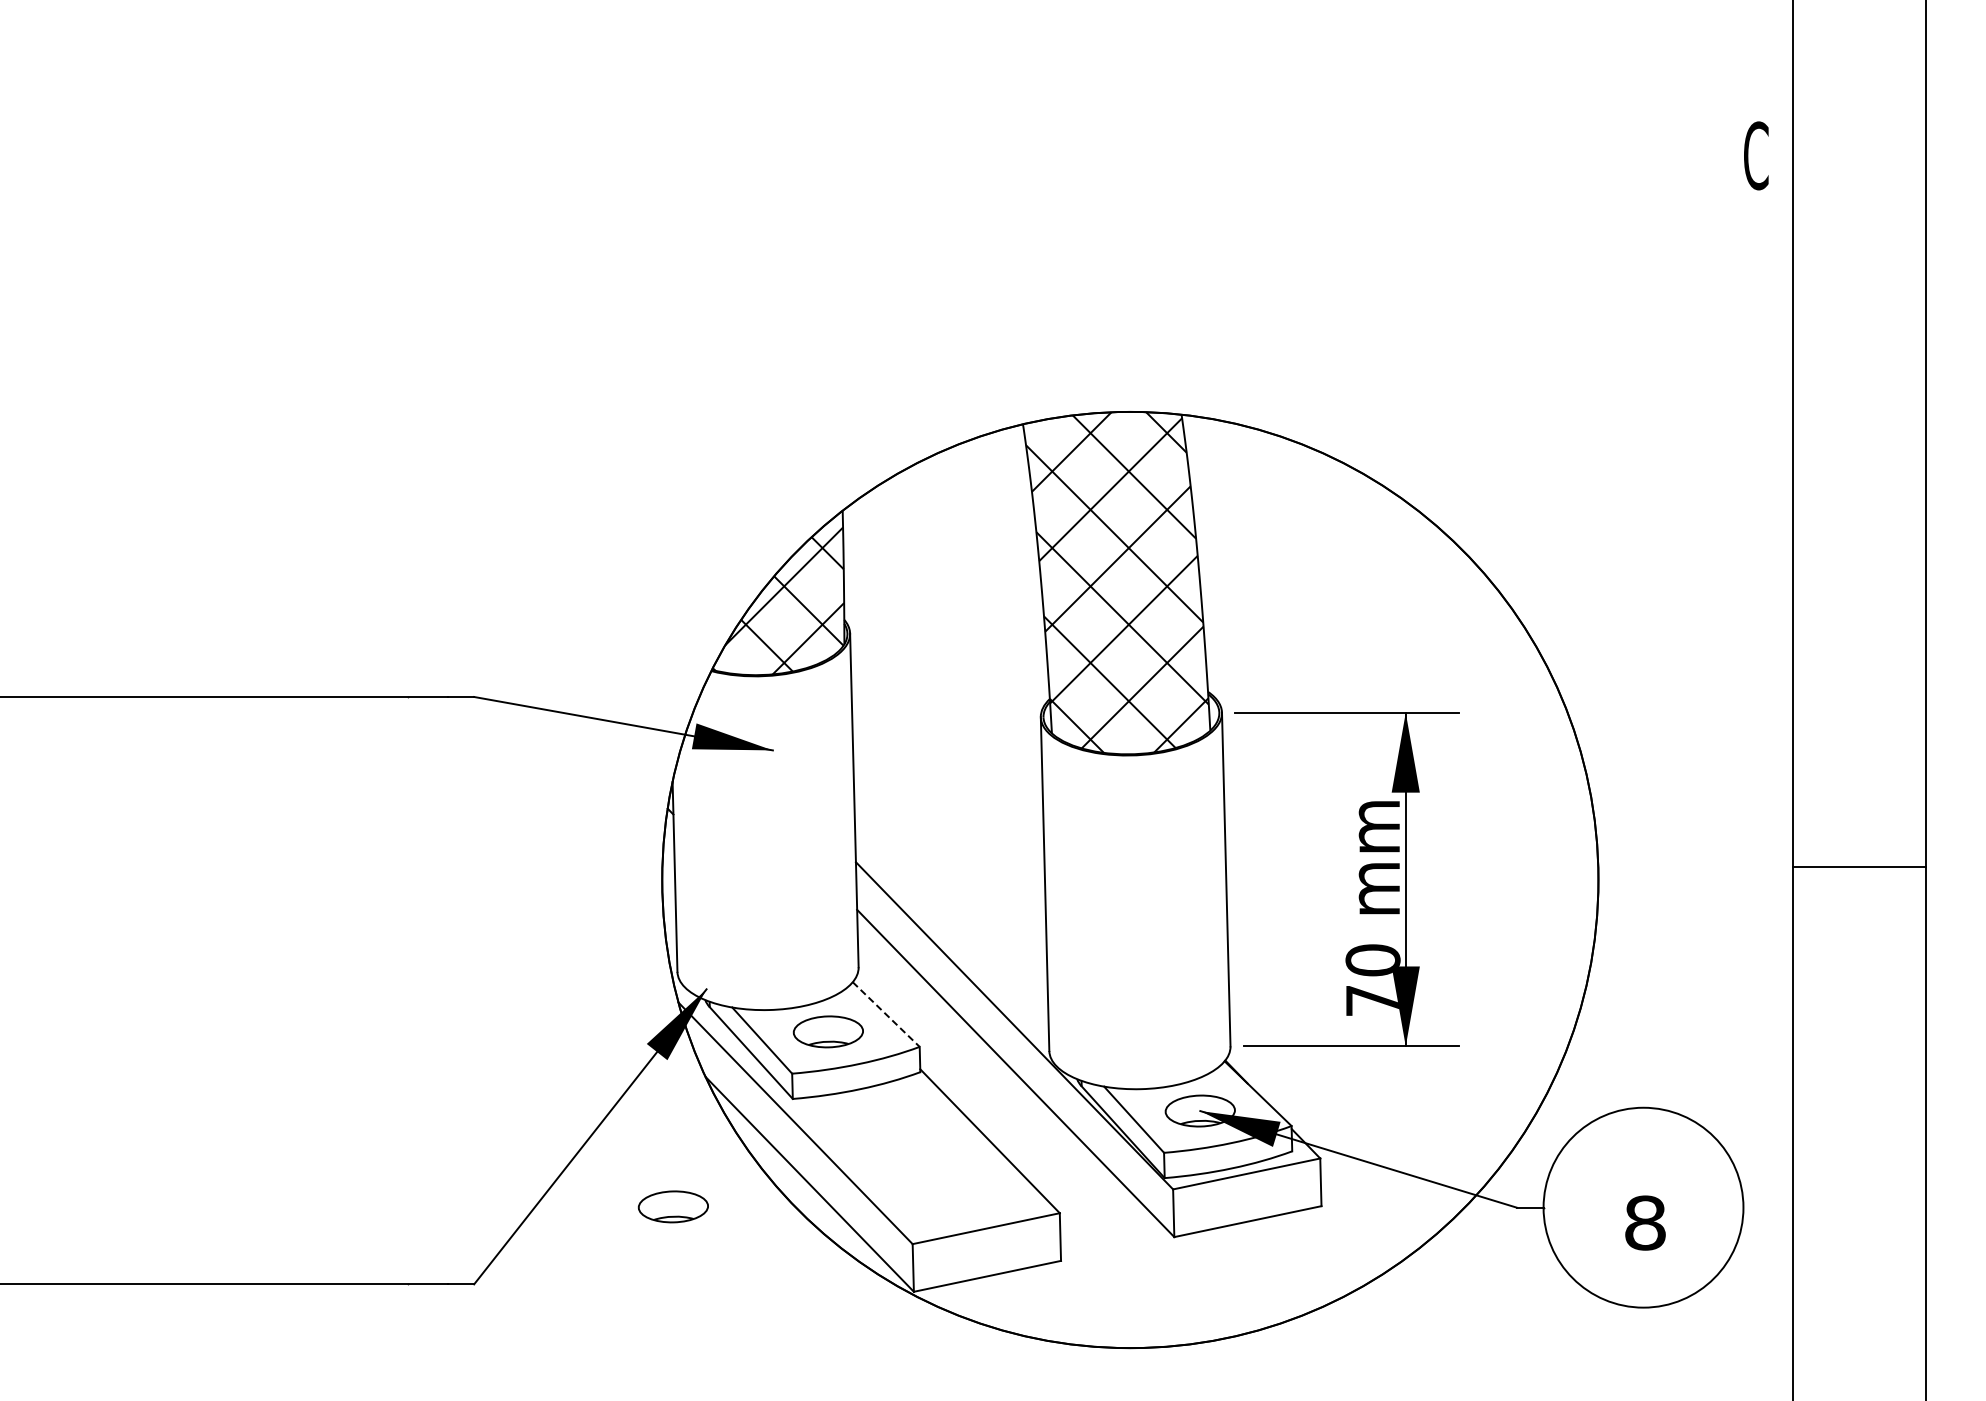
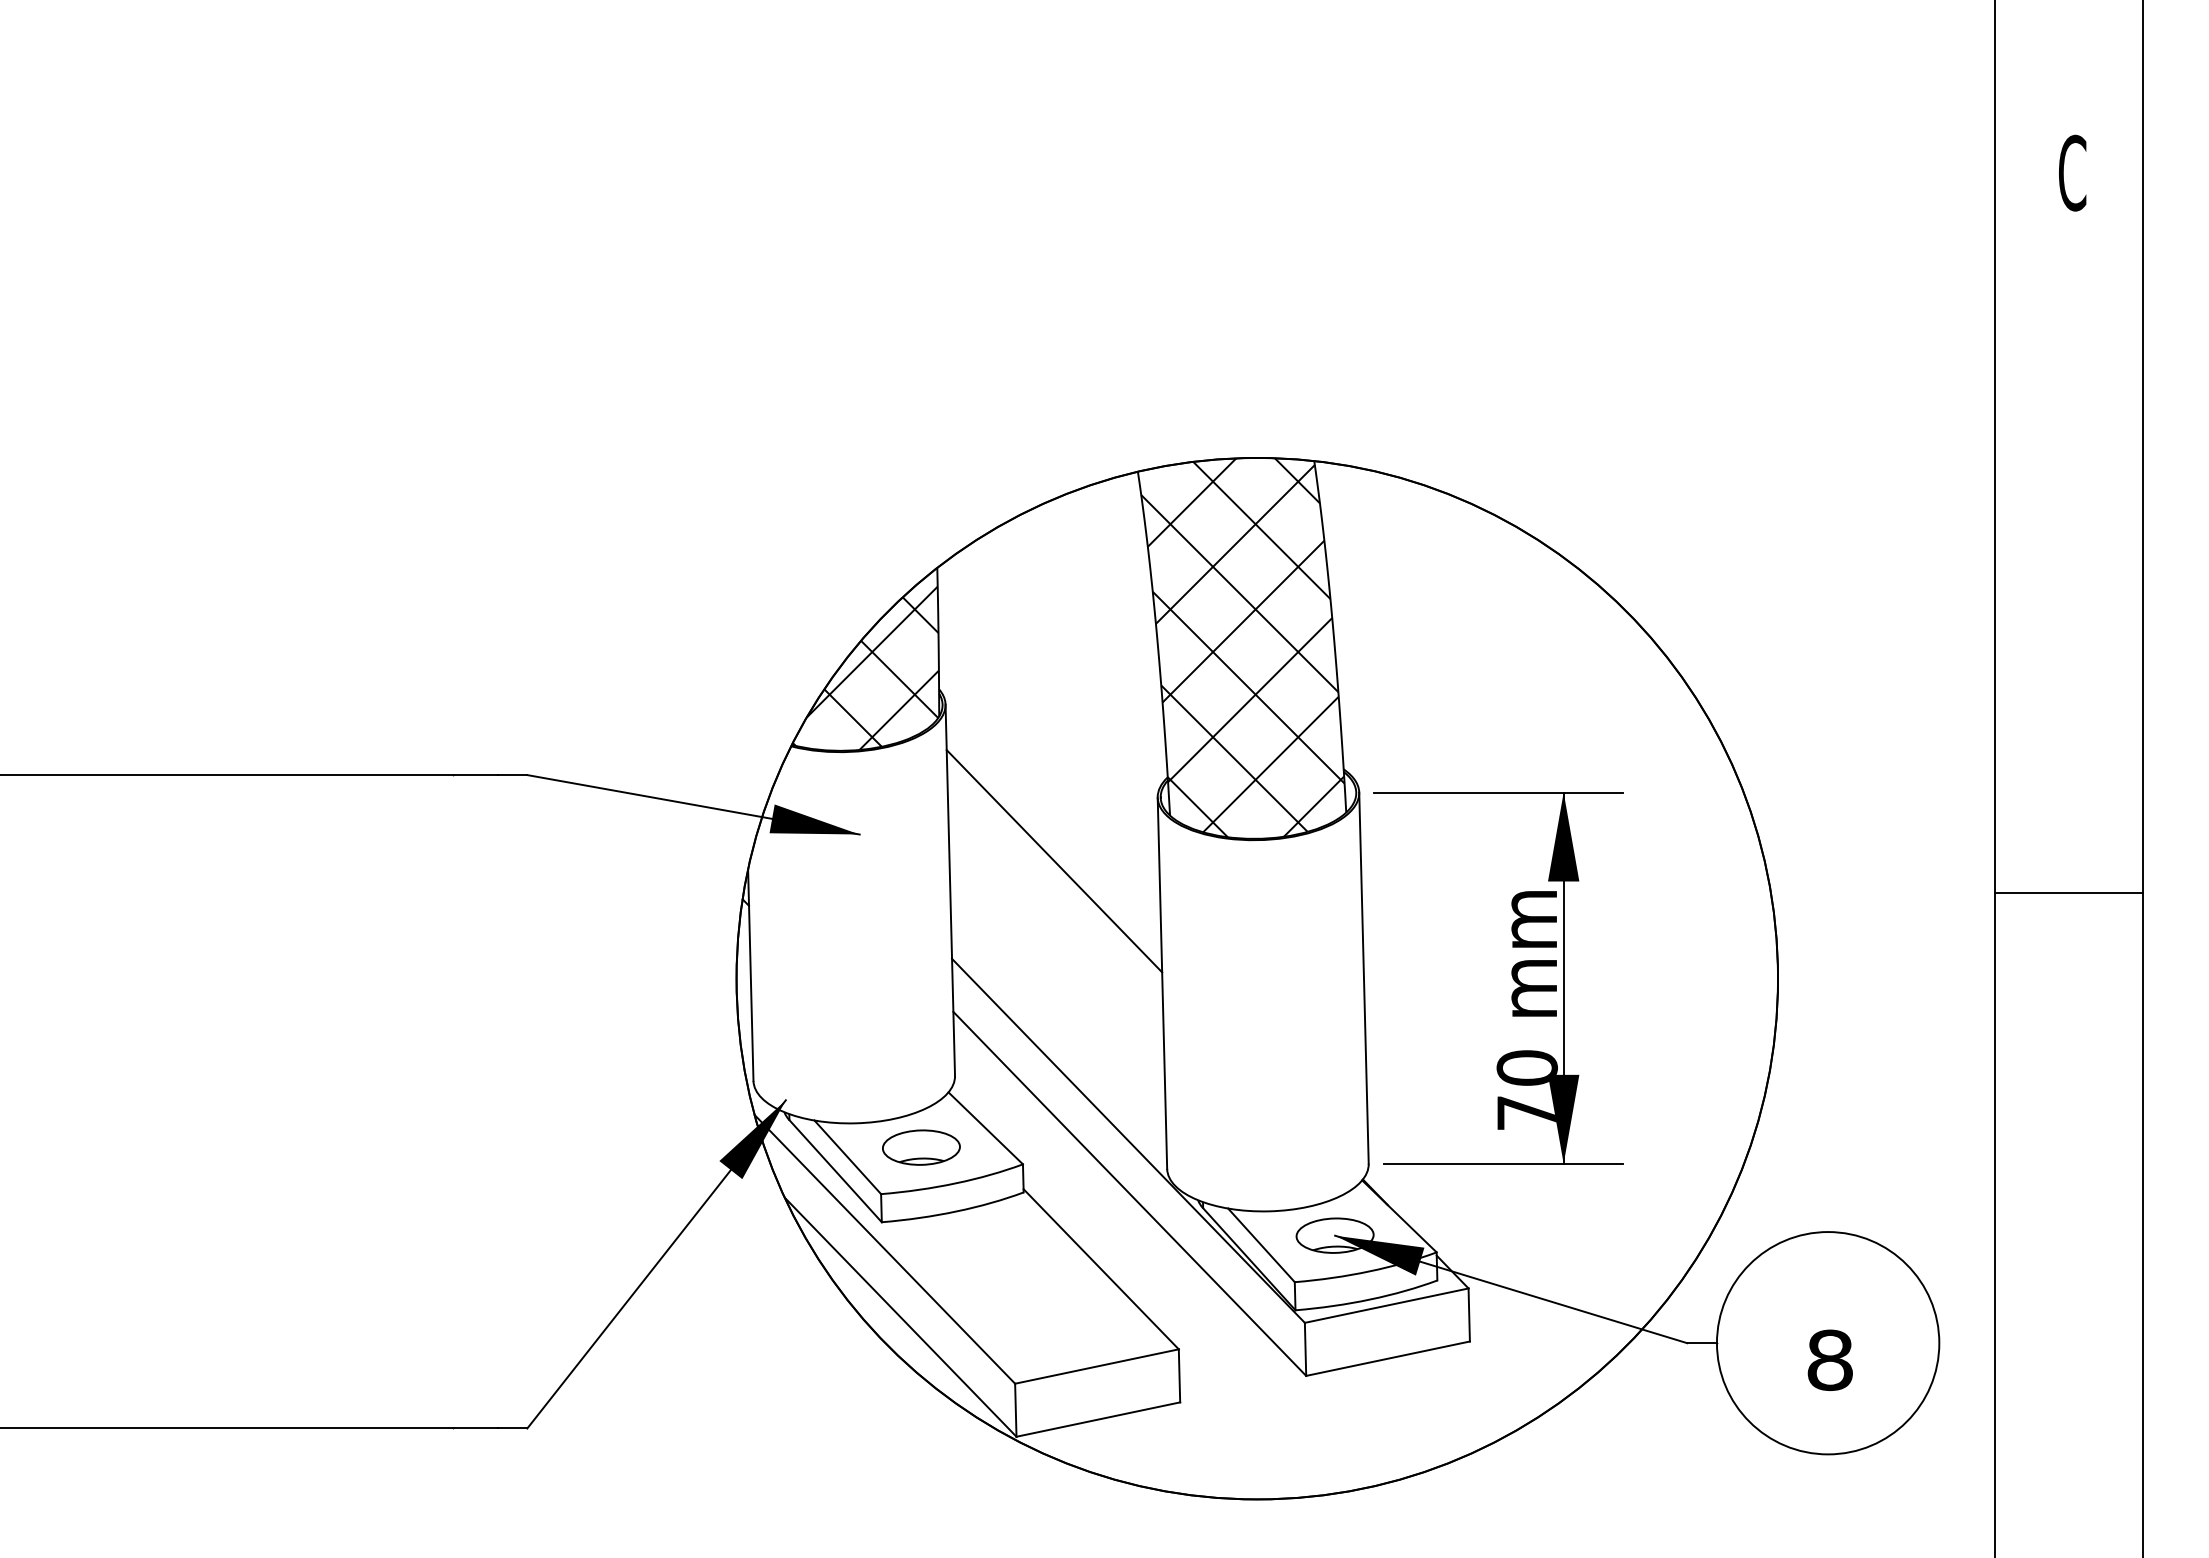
text: (1756, 155) -> (2072, 172), moved
line: (947, 774) -> (1053, 861), added
line: (1859, 866) -> (2068, 892), moved
line: (886, 1014) -> (986, 1128), dashed -> solid
part: (672, 1206) -> (747, 1341), removed

